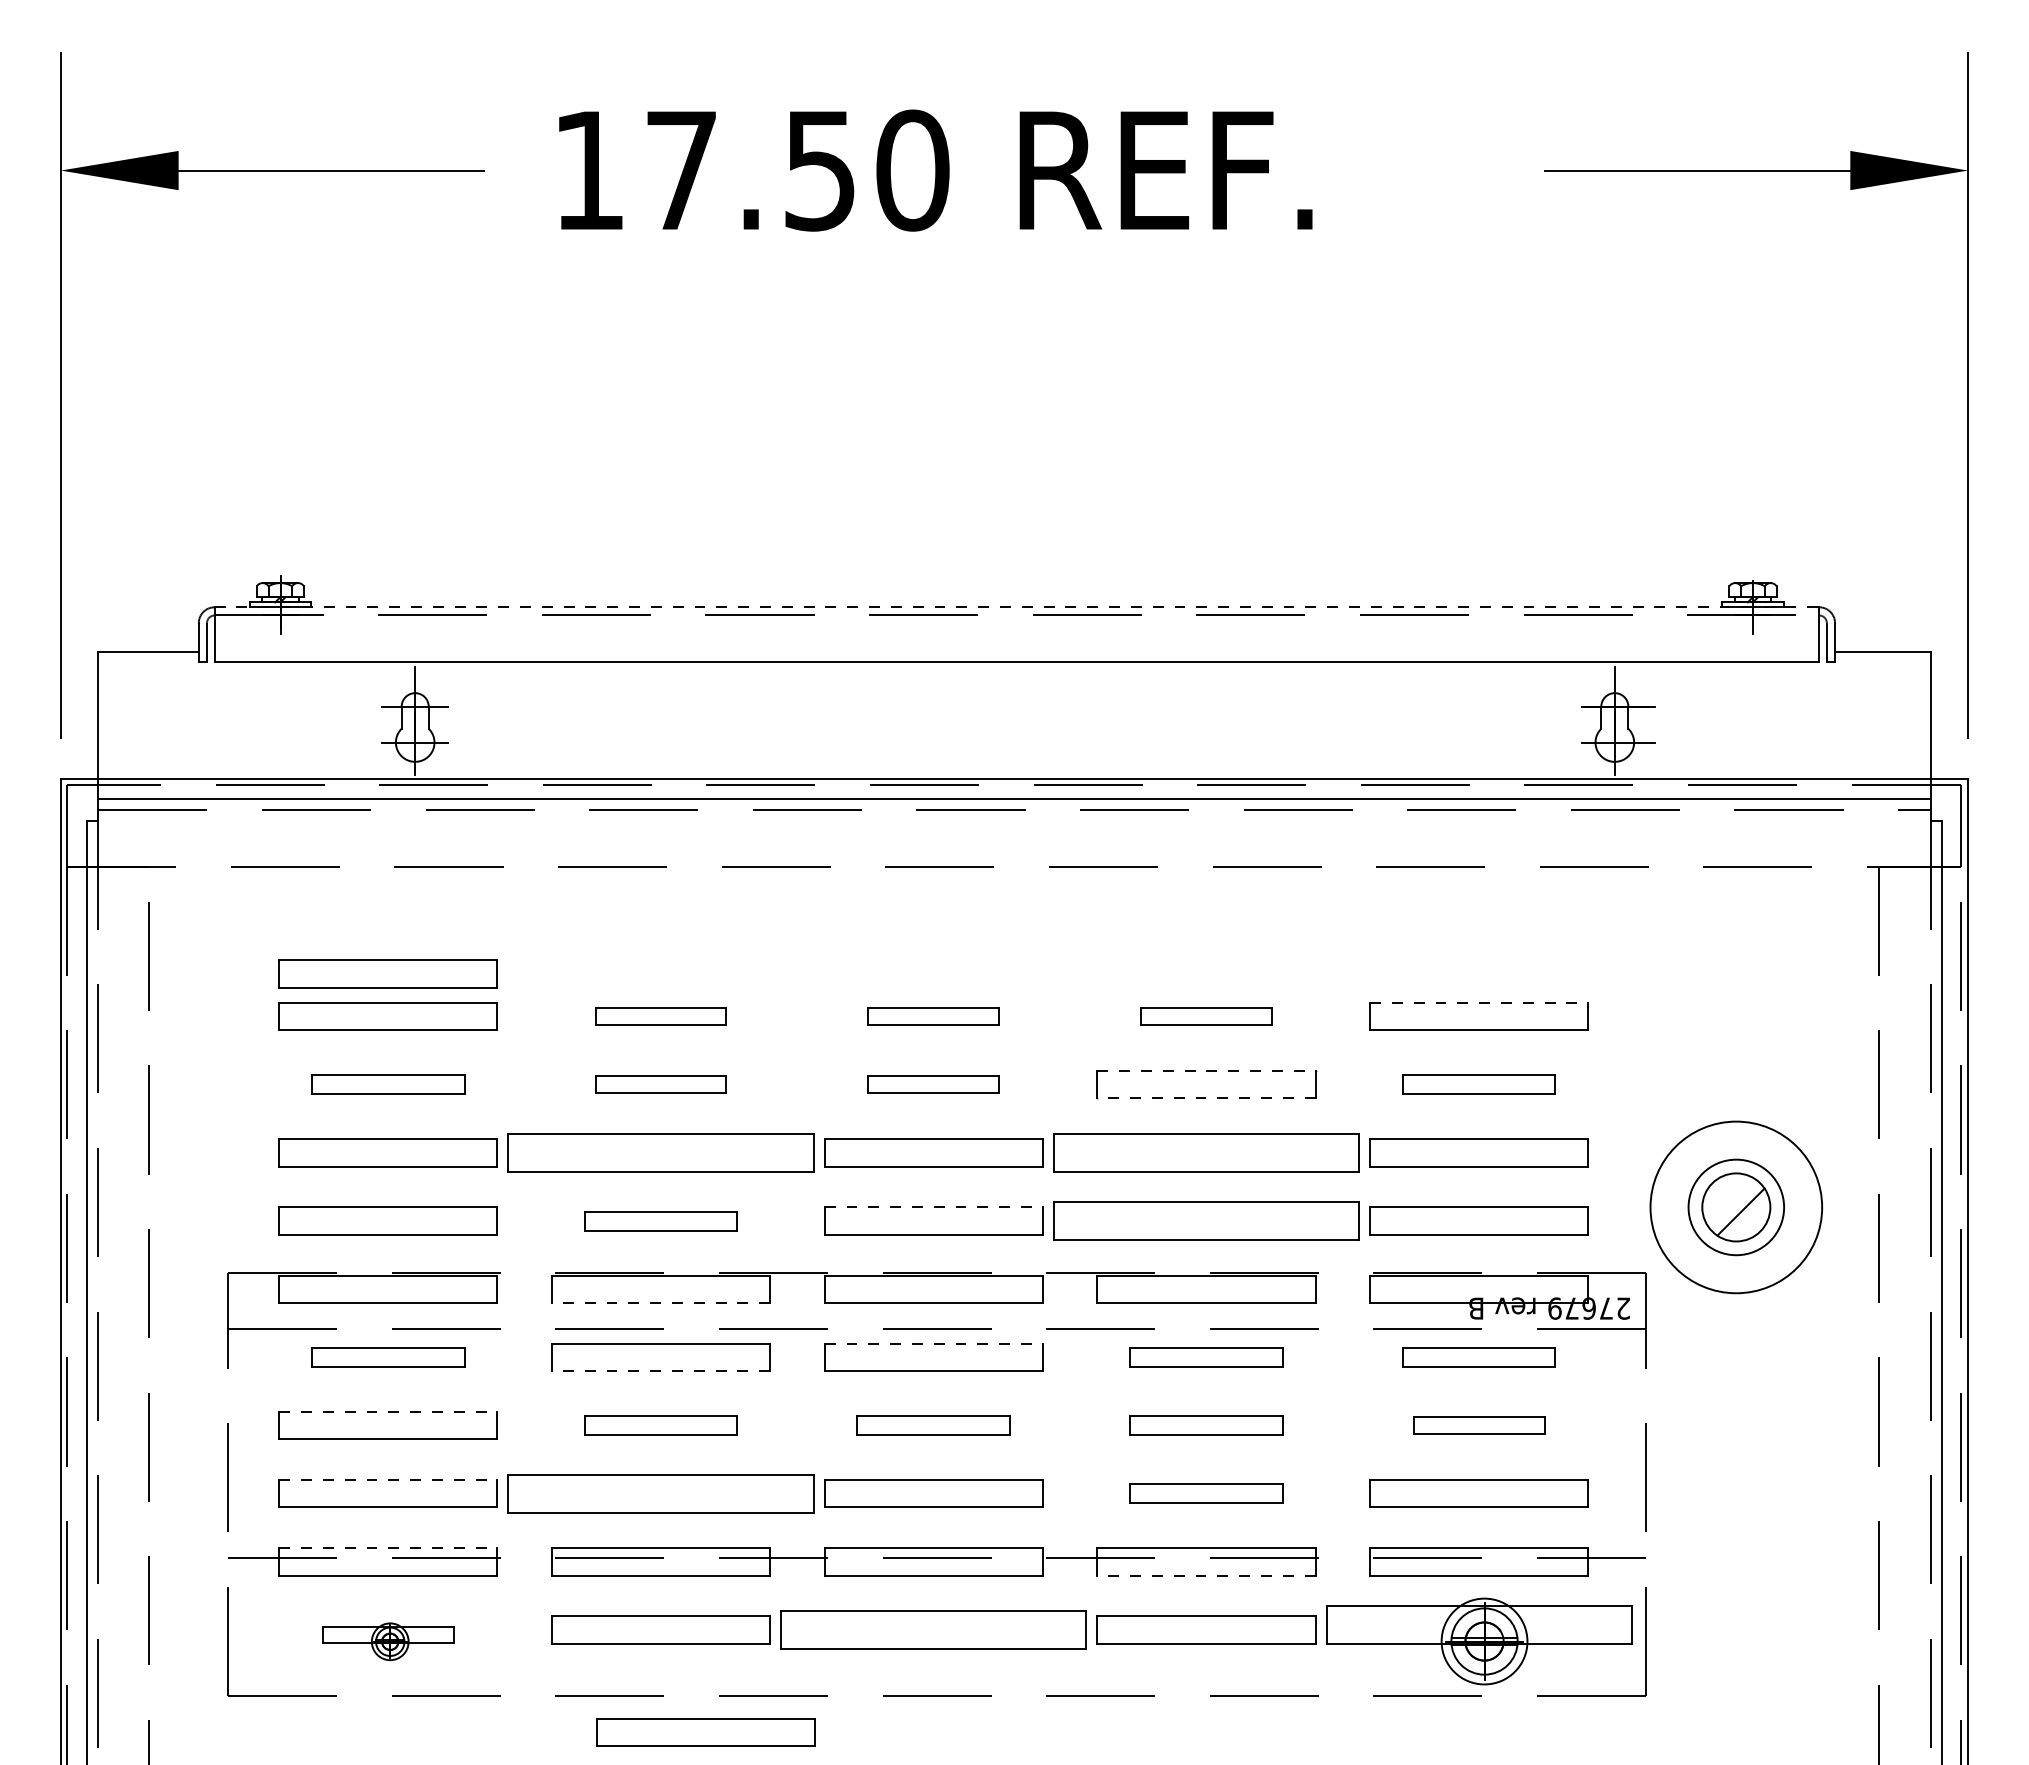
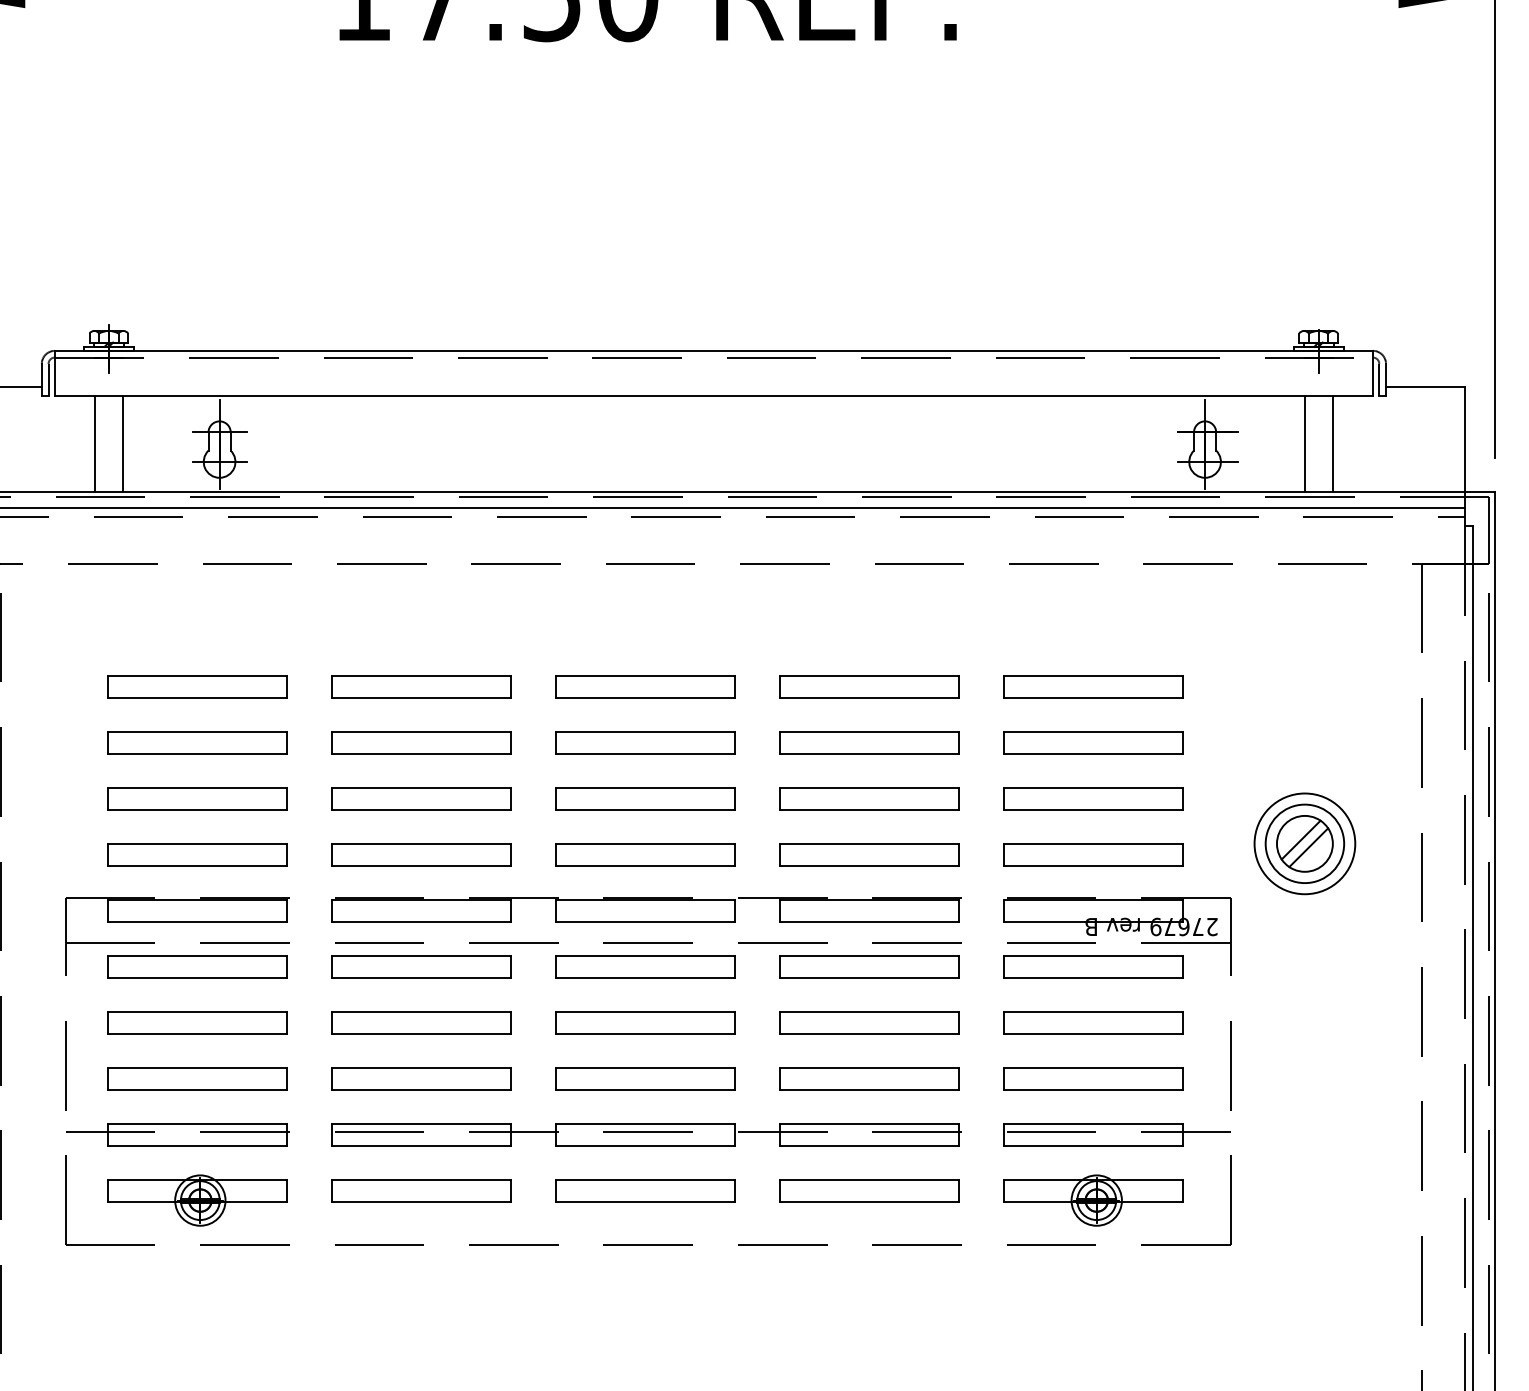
line: (1017, 607) -> (714, 351), dashed -> solid
line: (263, 719) -> (94, 443), added
line: (297, 719) -> (122, 443), added
line: (1736, 719) -> (1305, 443), added
line: (1770, 719) -> (1332, 443), added
part: (387, 973) -> (196, 651), removed
line: (1479, 1002) -> (1093, 675), dashed -> solid
part: (660, 1016) -> (421, 687), size x1.67
part: (933, 1016) -> (645, 687), size x1.67
part: (1206, 1016) -> (869, 687), size x1.67
line: (1206, 1071) -> (869, 732), dashed -> solid
part: (387, 1084) -> (196, 742), size x1.43
part: (660, 1084) -> (421, 742), size x1.67
part: (933, 1084) -> (645, 742), size x1.67
part: (1478, 1084) -> (1093, 742), size x1.43
line: (1205, 1098) -> (868, 754), dashed -> solid
part: (660, 1152) -> (421, 798), size x0.71
part: (1206, 1152) -> (869, 798), size x0.71
line: (1731, 1202) -> (1300, 839), added
line: (934, 1207) -> (646, 843), dashed -> solid
circle: (1736, 1207) -> (1305, 843), size x0.71
part: (660, 1220) -> (421, 854), size x1.43
part: (1206, 1220) -> (869, 854), size x0.71
line: (660, 1302) -> (421, 921), dashed -> solid
line: (934, 1343) -> (646, 955), dashed -> solid
part: (387, 1357) -> (196, 967), size x1.43
part: (1206, 1357) -> (869, 967), size x1.43
part: (1478, 1357) -> (1093, 967), size x1.43
line: (660, 1371) -> (421, 978), dashed -> solid
line: (388, 1411) -> (197, 1011), dashed -> solid
part: (660, 1425) -> (421, 1023), size x1.43
part: (933, 1425) -> (645, 1023), size x1.43
part: (1206, 1425) -> (869, 1023), size x1.43
part: (1478, 1425) -> (1093, 1023), size x1.67
line: (388, 1480) -> (197, 1068), dashed -> solid
part: (660, 1493) -> (421, 1078), size x0.71
part: (1206, 1493) -> (869, 1078), size x1.43
line: (388, 1548) -> (197, 1124), dashed -> solid
line: (1205, 1575) -> (868, 1146), dashed -> solid
part: (933, 1629) -> (645, 1190), size x0.71
part: (387, 1641) -> (196, 1200), size x1.67
part: (1478, 1641) -> (1093, 1200), size x0.71
part: (705, 1732) -> (458, 1275), removed

